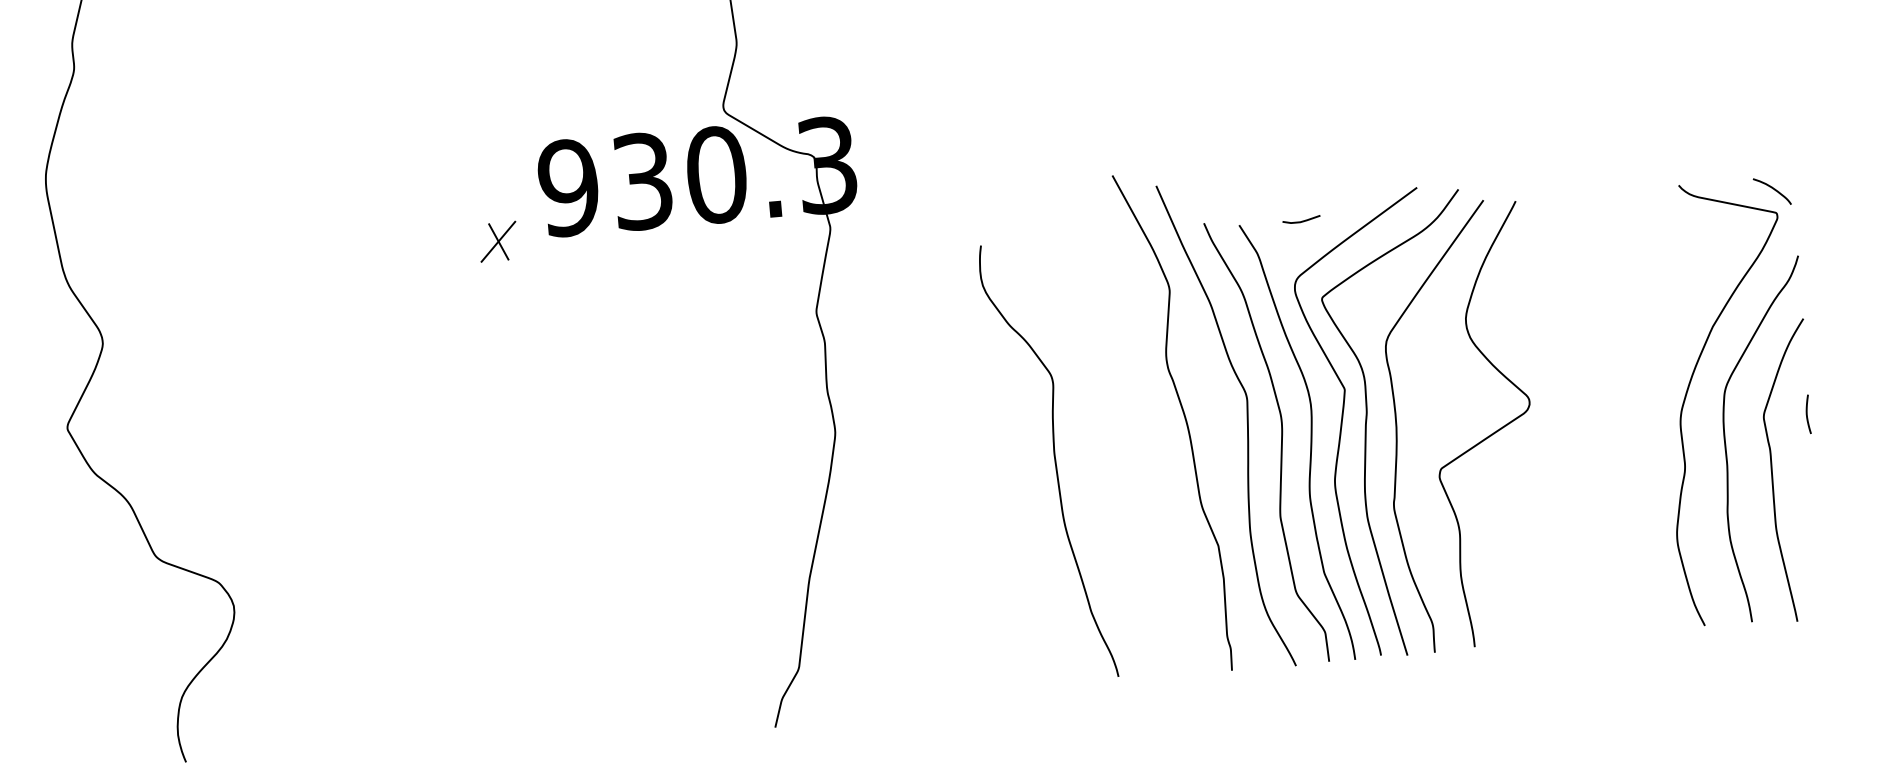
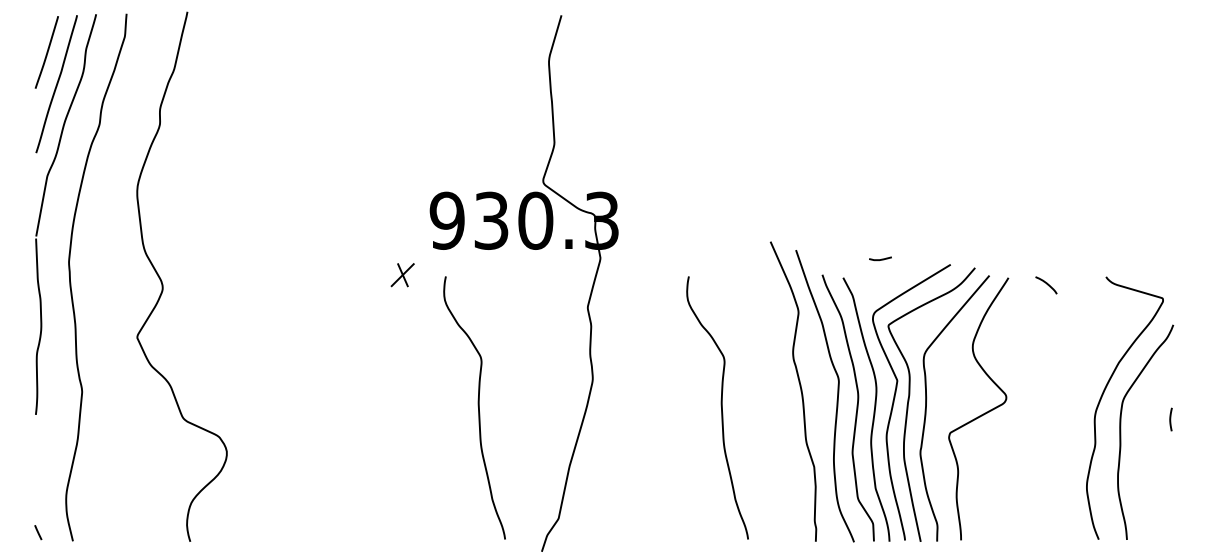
curve: (1772, 189) -> (1046, 284), moved
line: (1303, 219) -> (881, 258), moved
part: (498, 242) -> (402, 275), moved
curve: (1773, 471) -> (1147, 451), removed
curve: (646, 492) -> (477, 405), added

